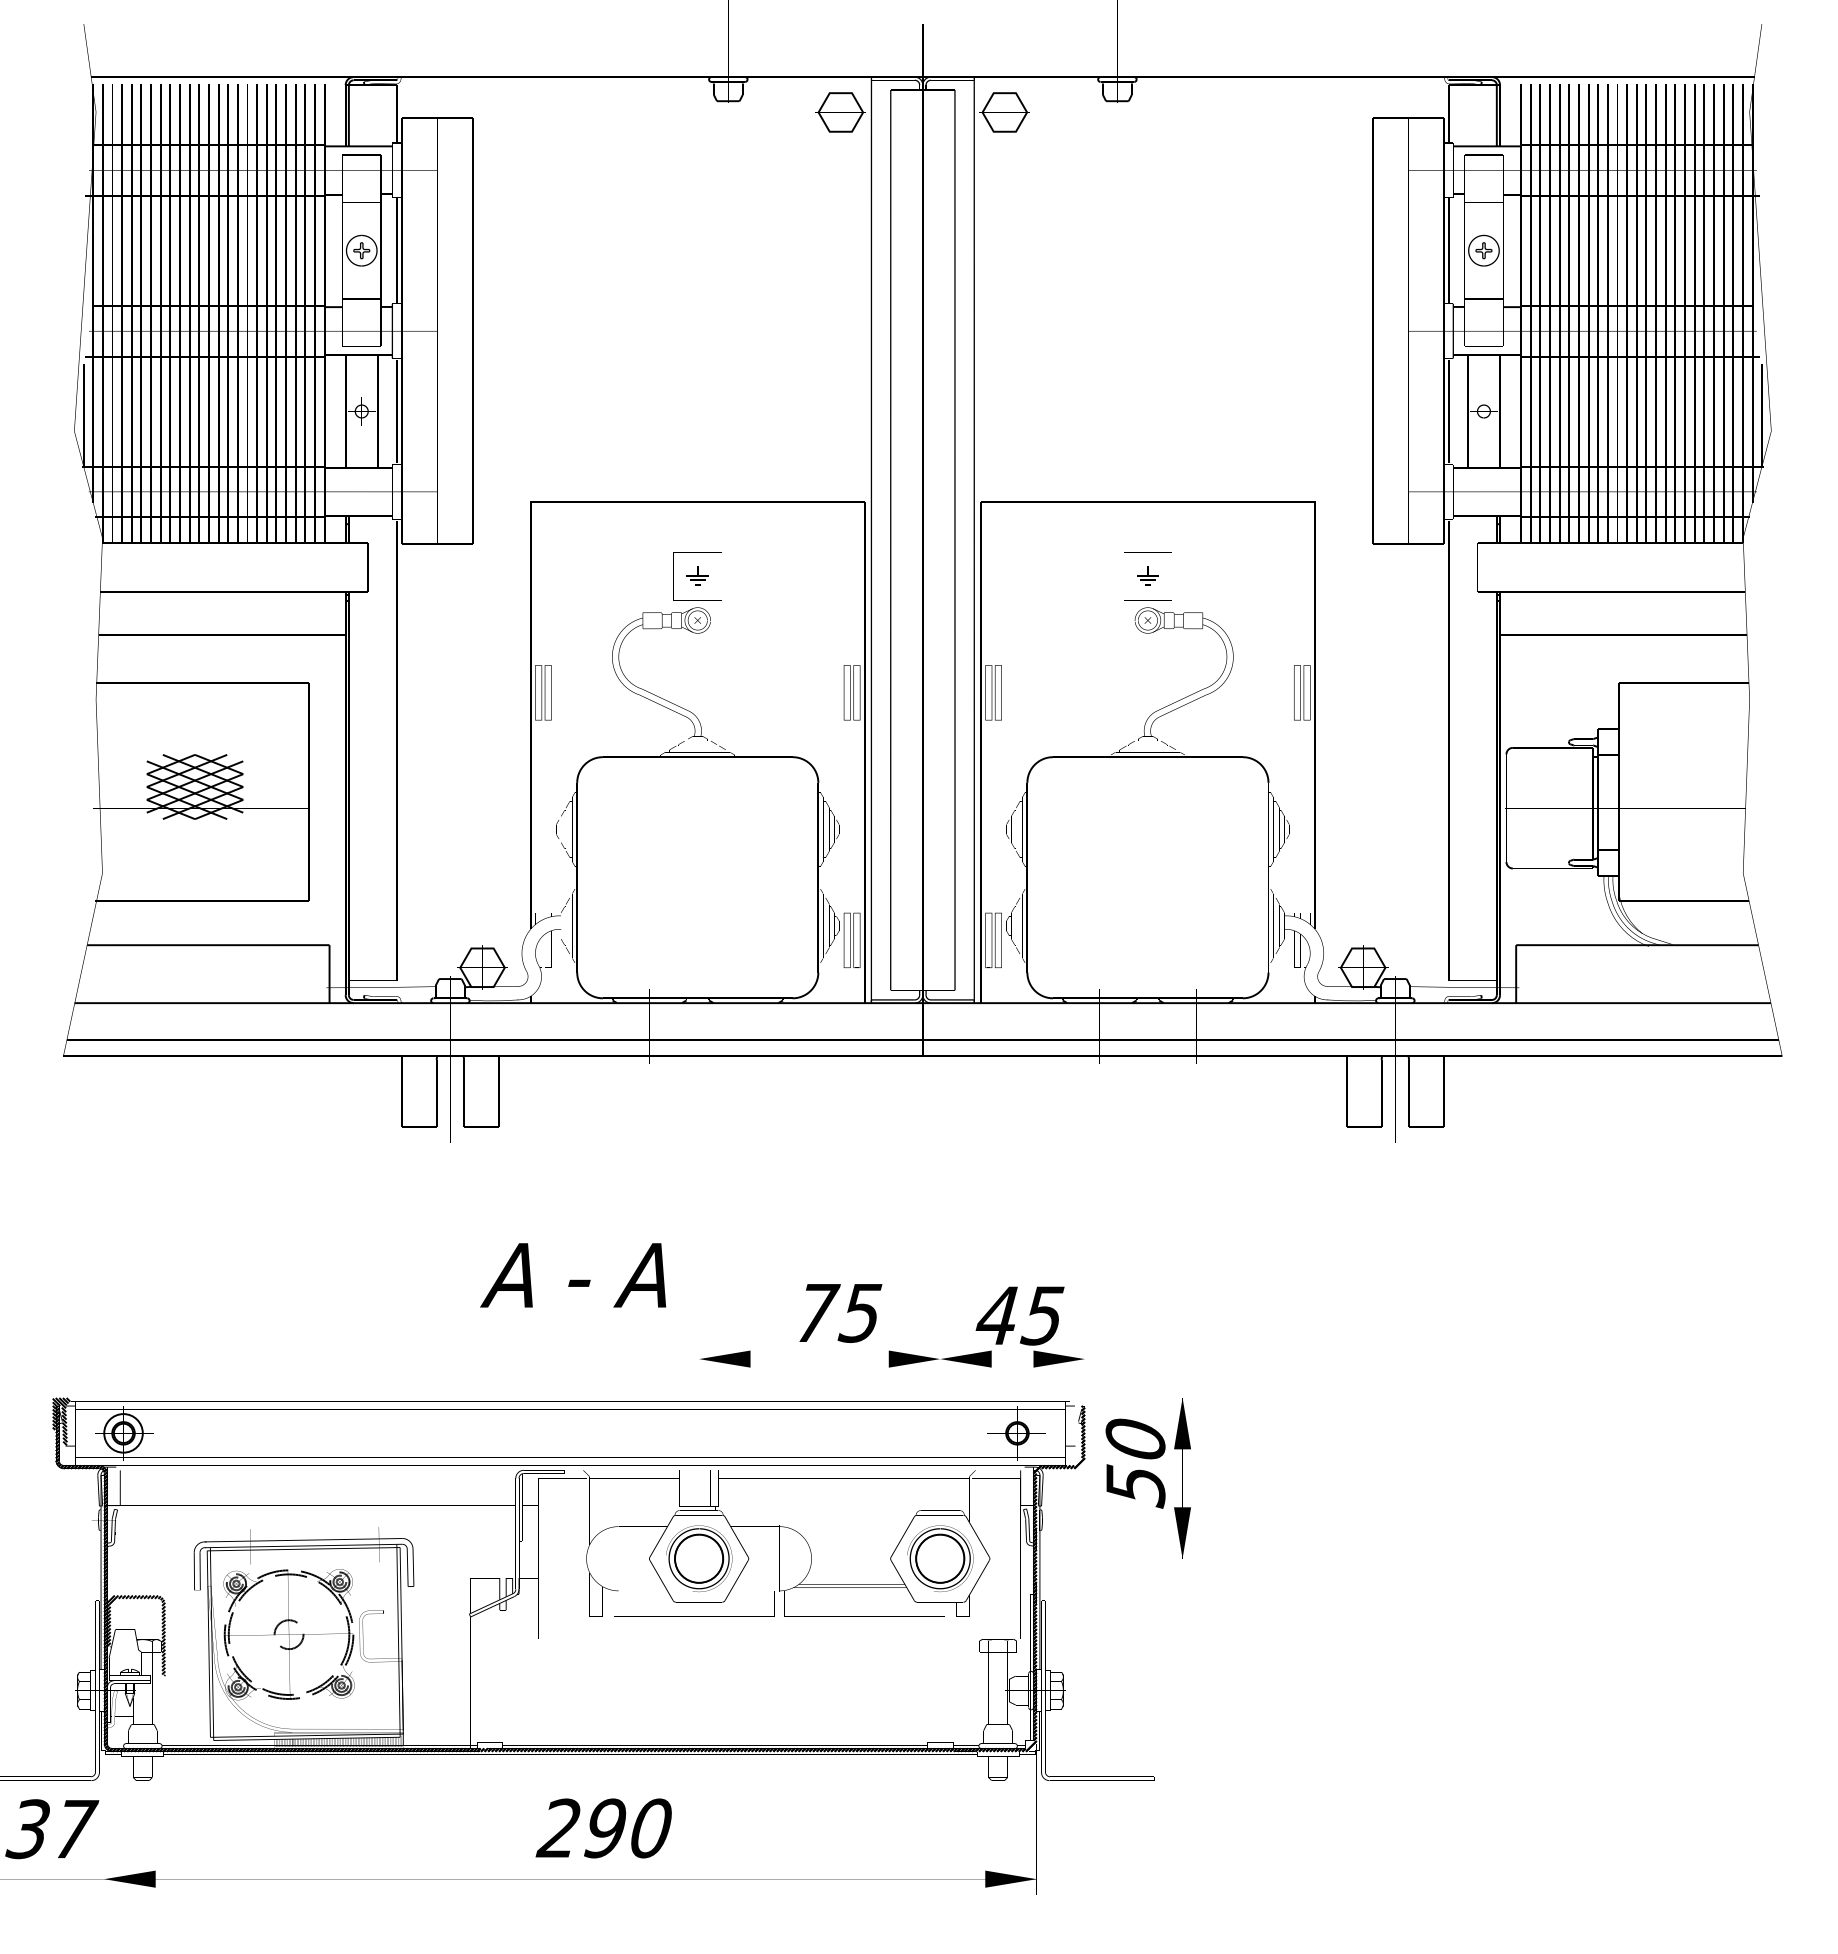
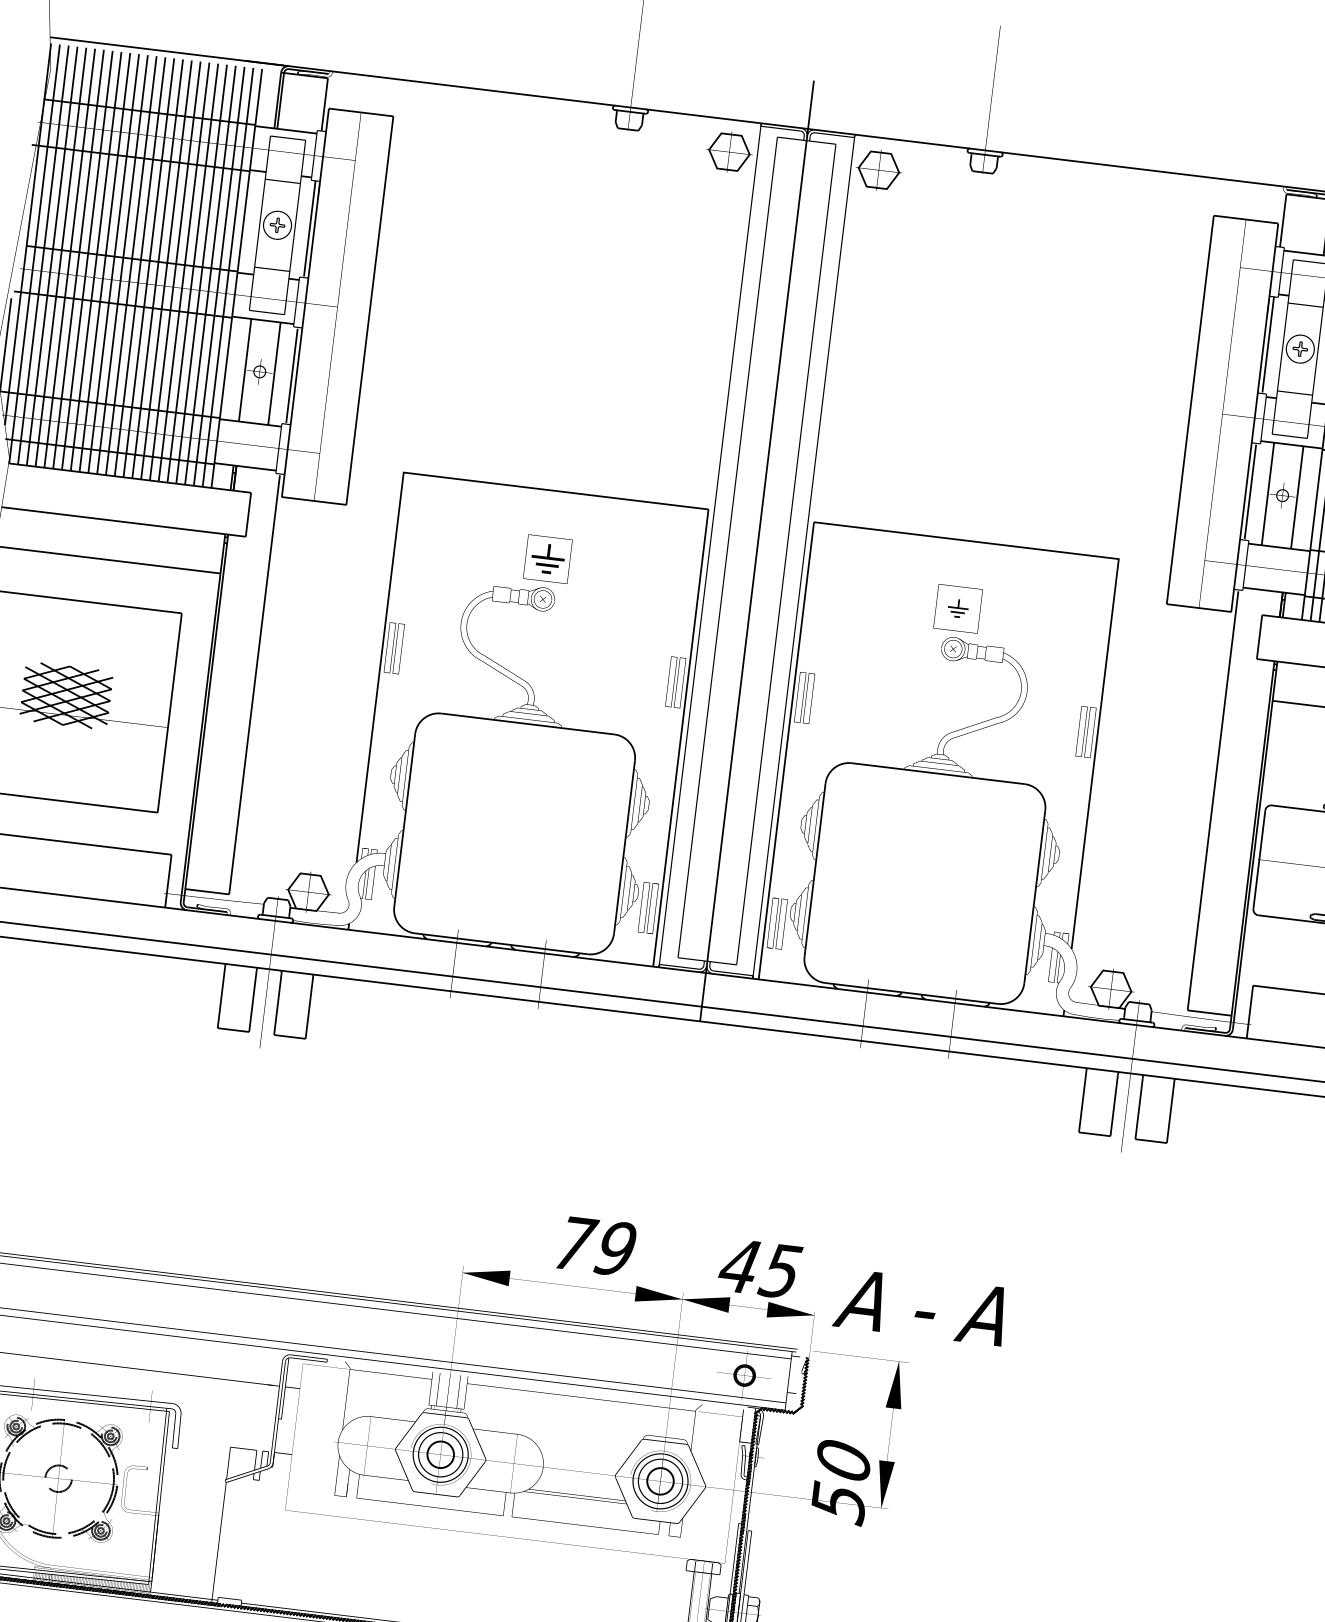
part: (697, 575) -> (547, 558), size x1.6
text: (572, 1275) -> (919, 1307), moved
text: (859, 1312) -> (614, 1247), 75 -> 79
text: (1135, 1463) -> (840, 1482), moved
circle: (699, 1558) -> (441, 1454), size x0.6
circle: (940, 1558) -> (660, 1481), size x0.6

